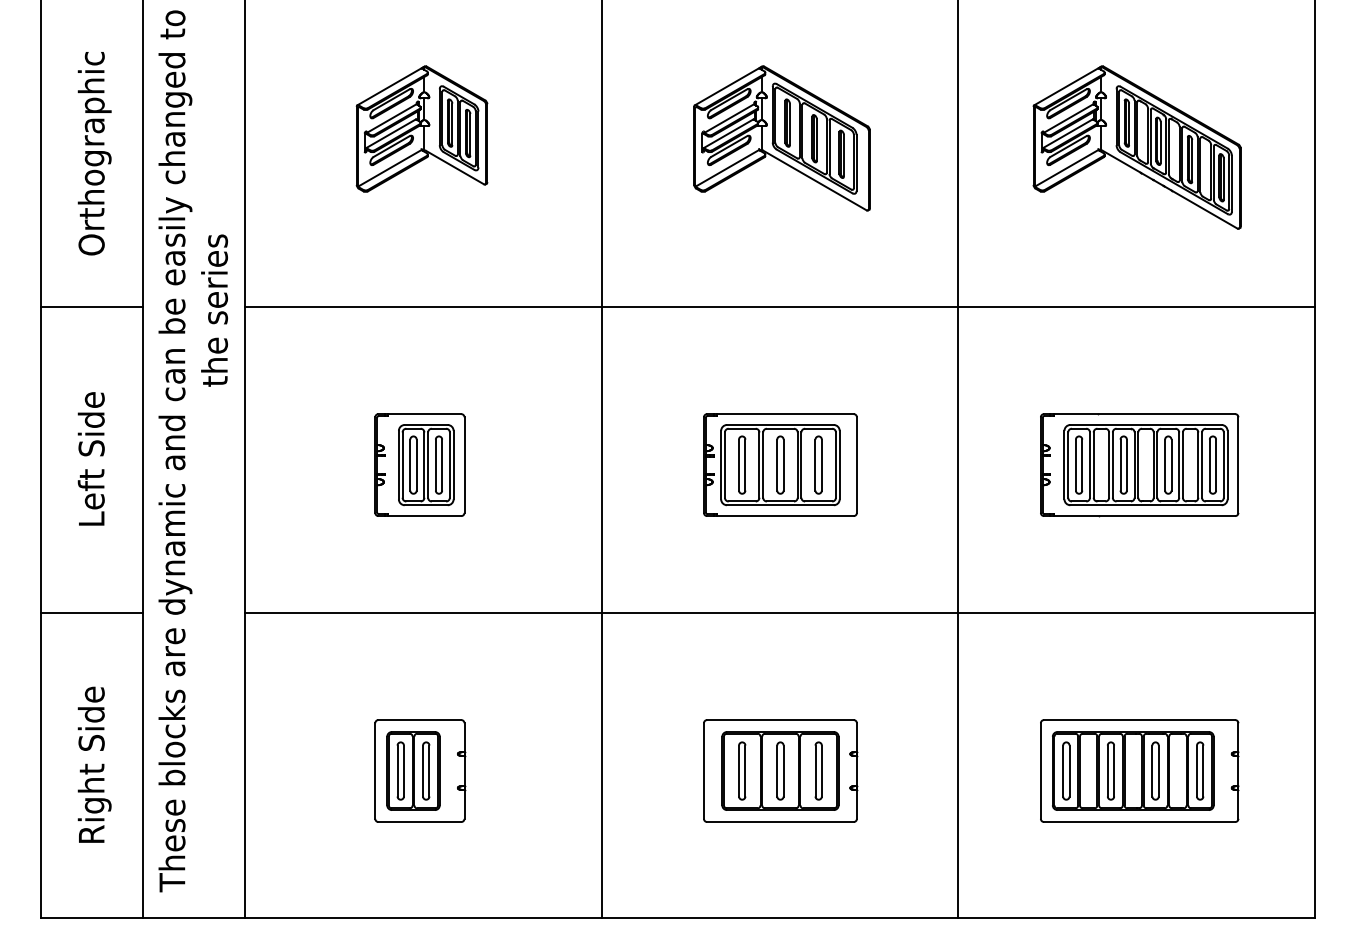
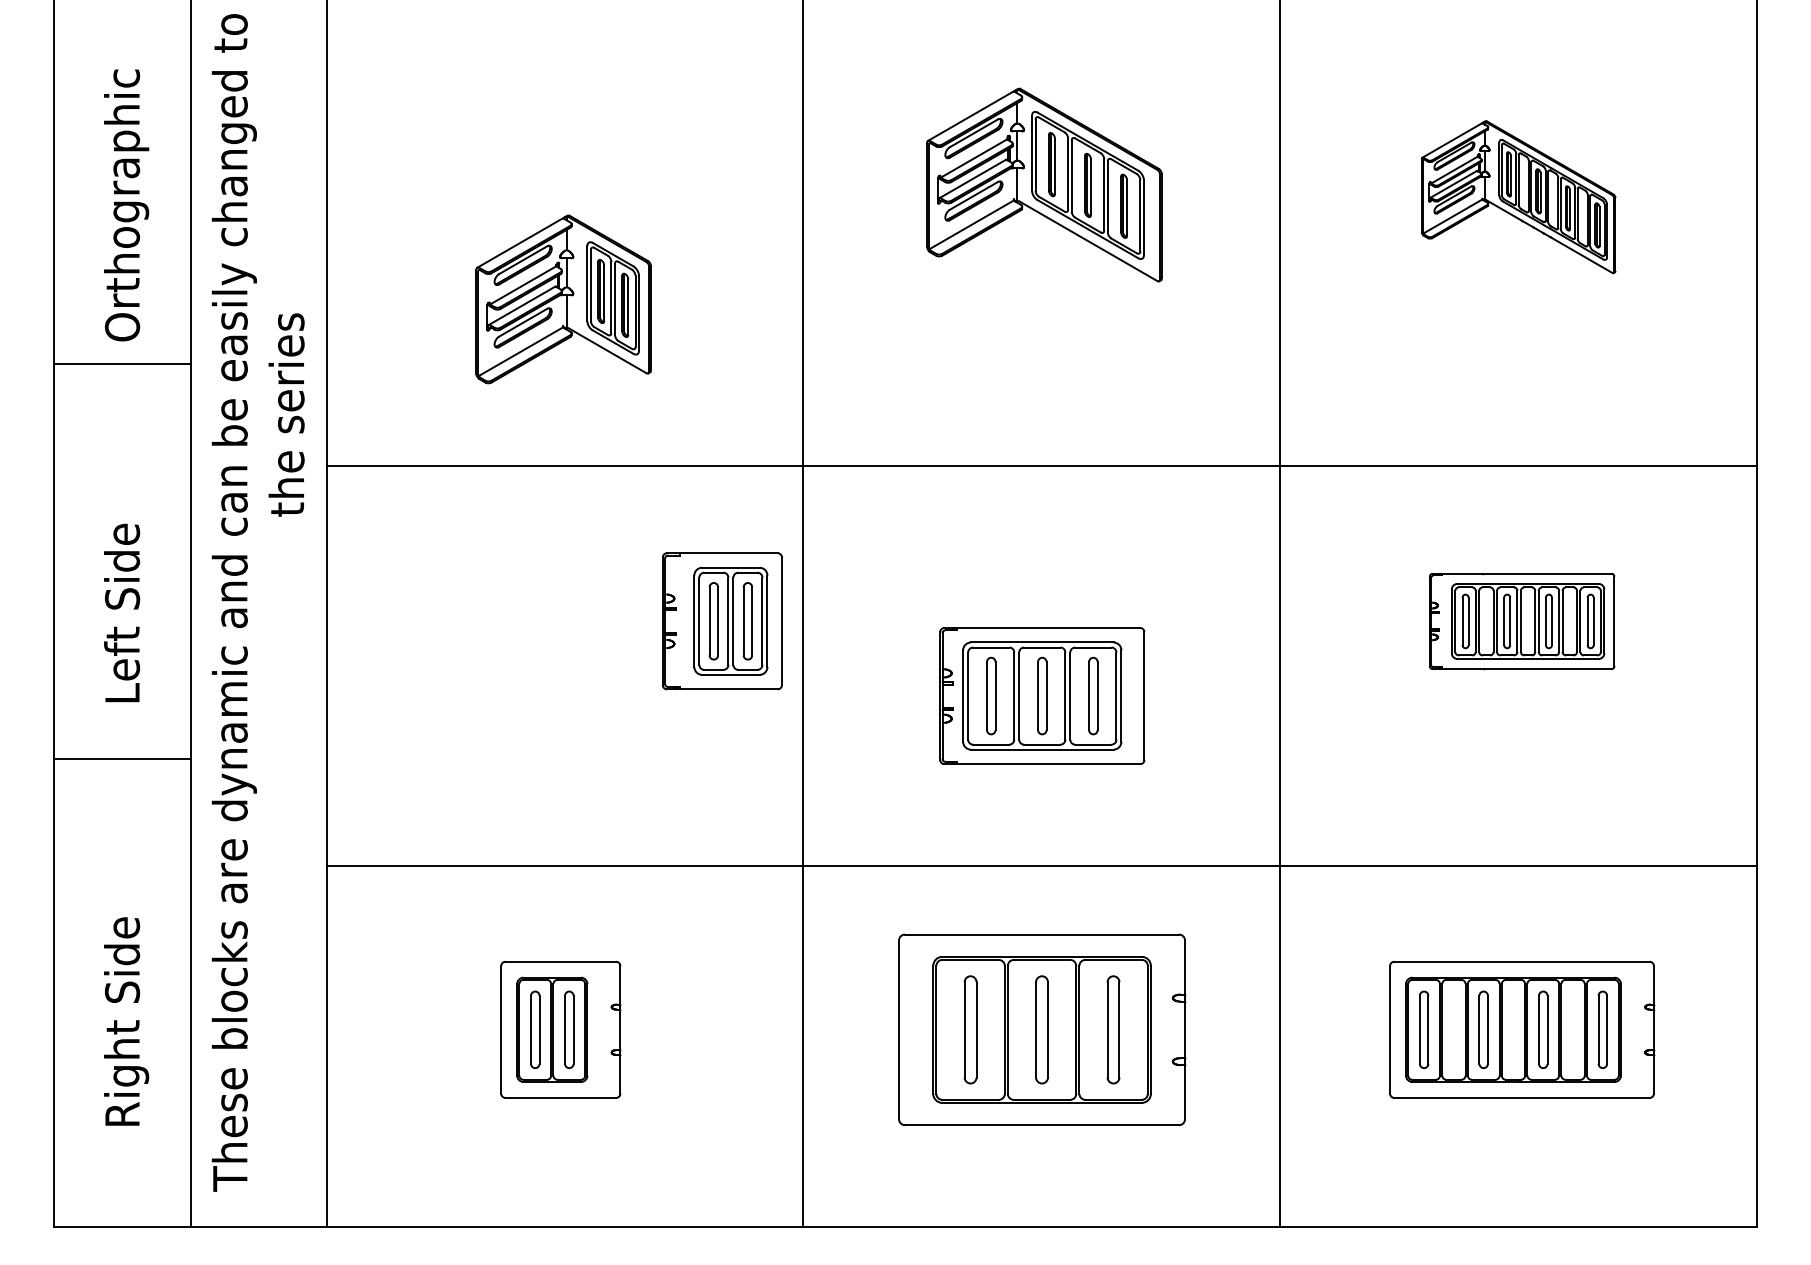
part: (421, 128) -> (562, 298), moved
part: (1136, 147) -> (1517, 197), size x0.7
line: (91, 306) -> (122, 364), moved
line: (779, 306) -> (1041, 465), moved
part: (419, 464) -> (721, 620), moved
part: (780, 464) -> (1042, 695), moved
part: (1139, 465) -> (1521, 621), size x0.7
line: (91, 612) -> (122, 759), moved
line: (779, 612) -> (1041, 866), moved
part: (780, 770) -> (1042, 1029), size x1.4

